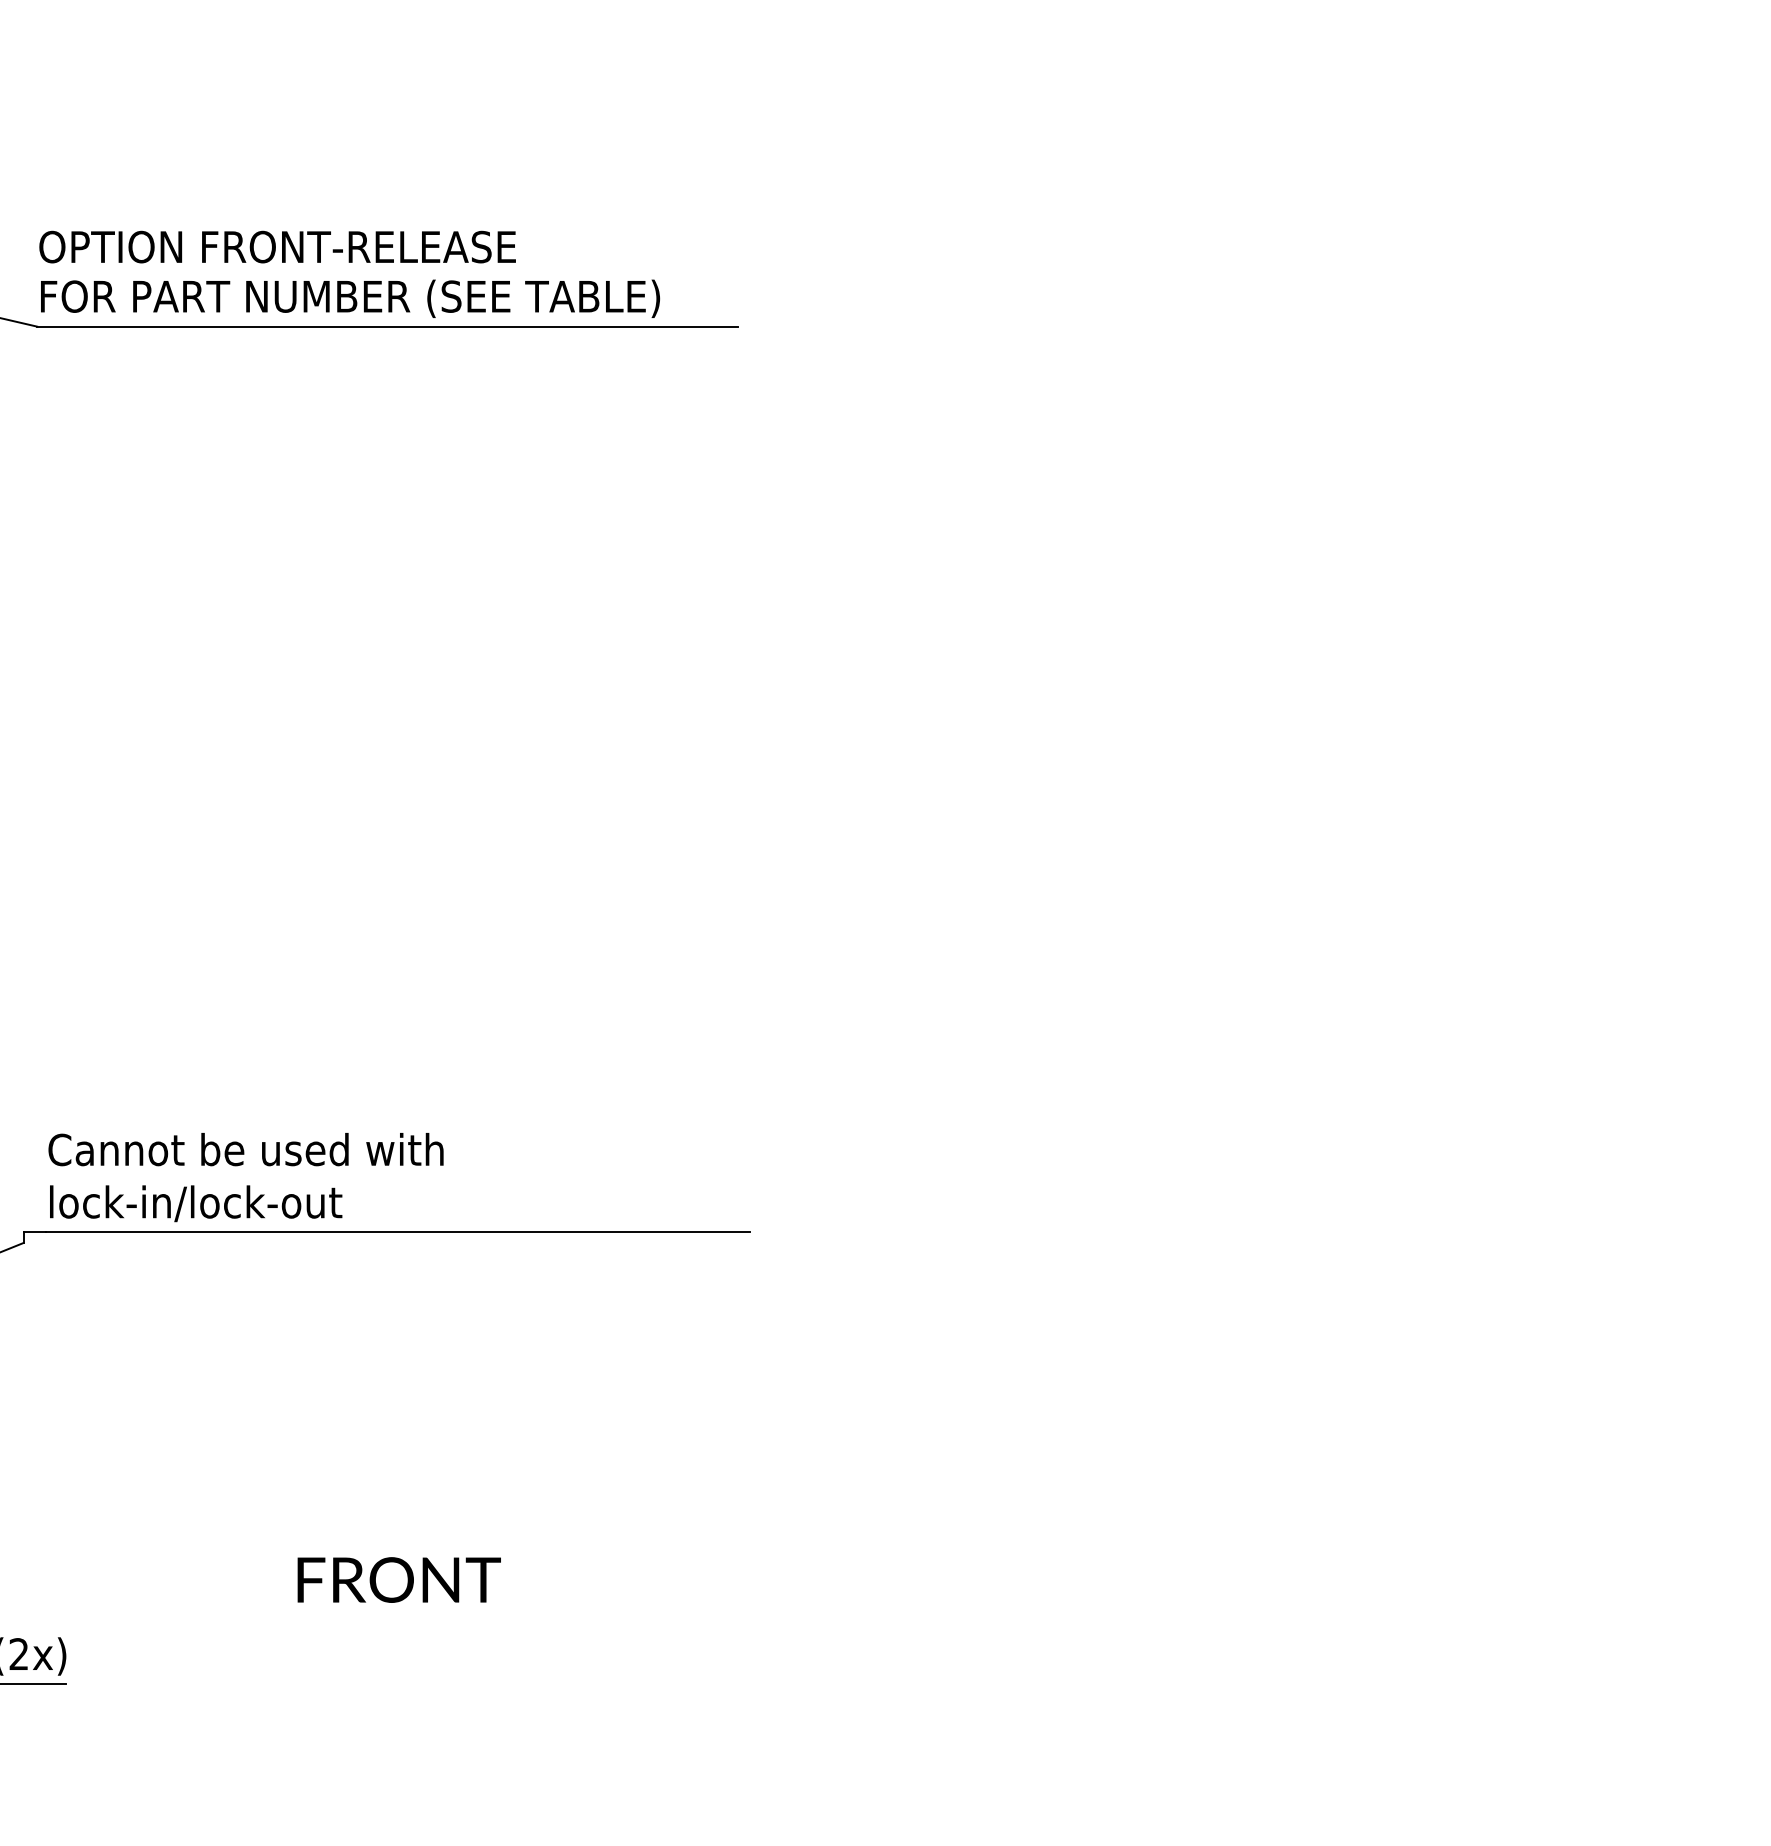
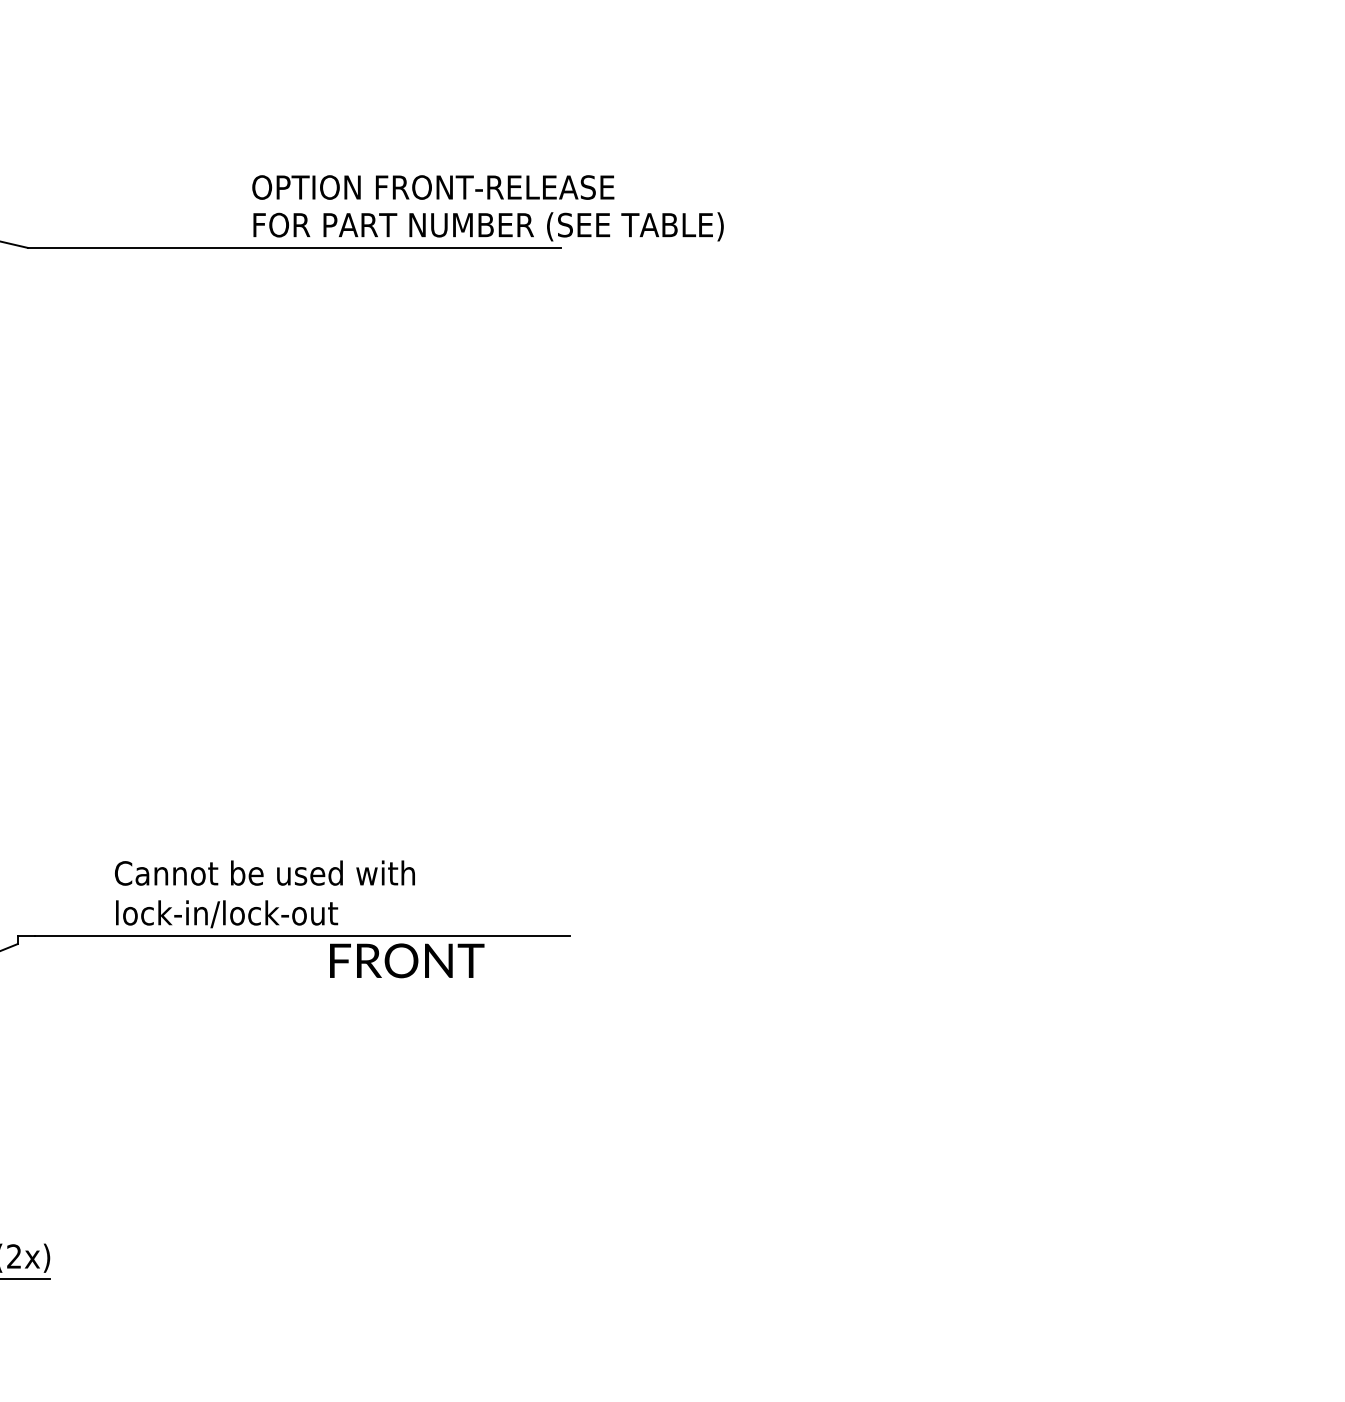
text: (349, 273) -> (487, 207), moved
text: (245, 1177) -> (264, 894), moved
text: (398, 1579) -> (406, 960), moved

